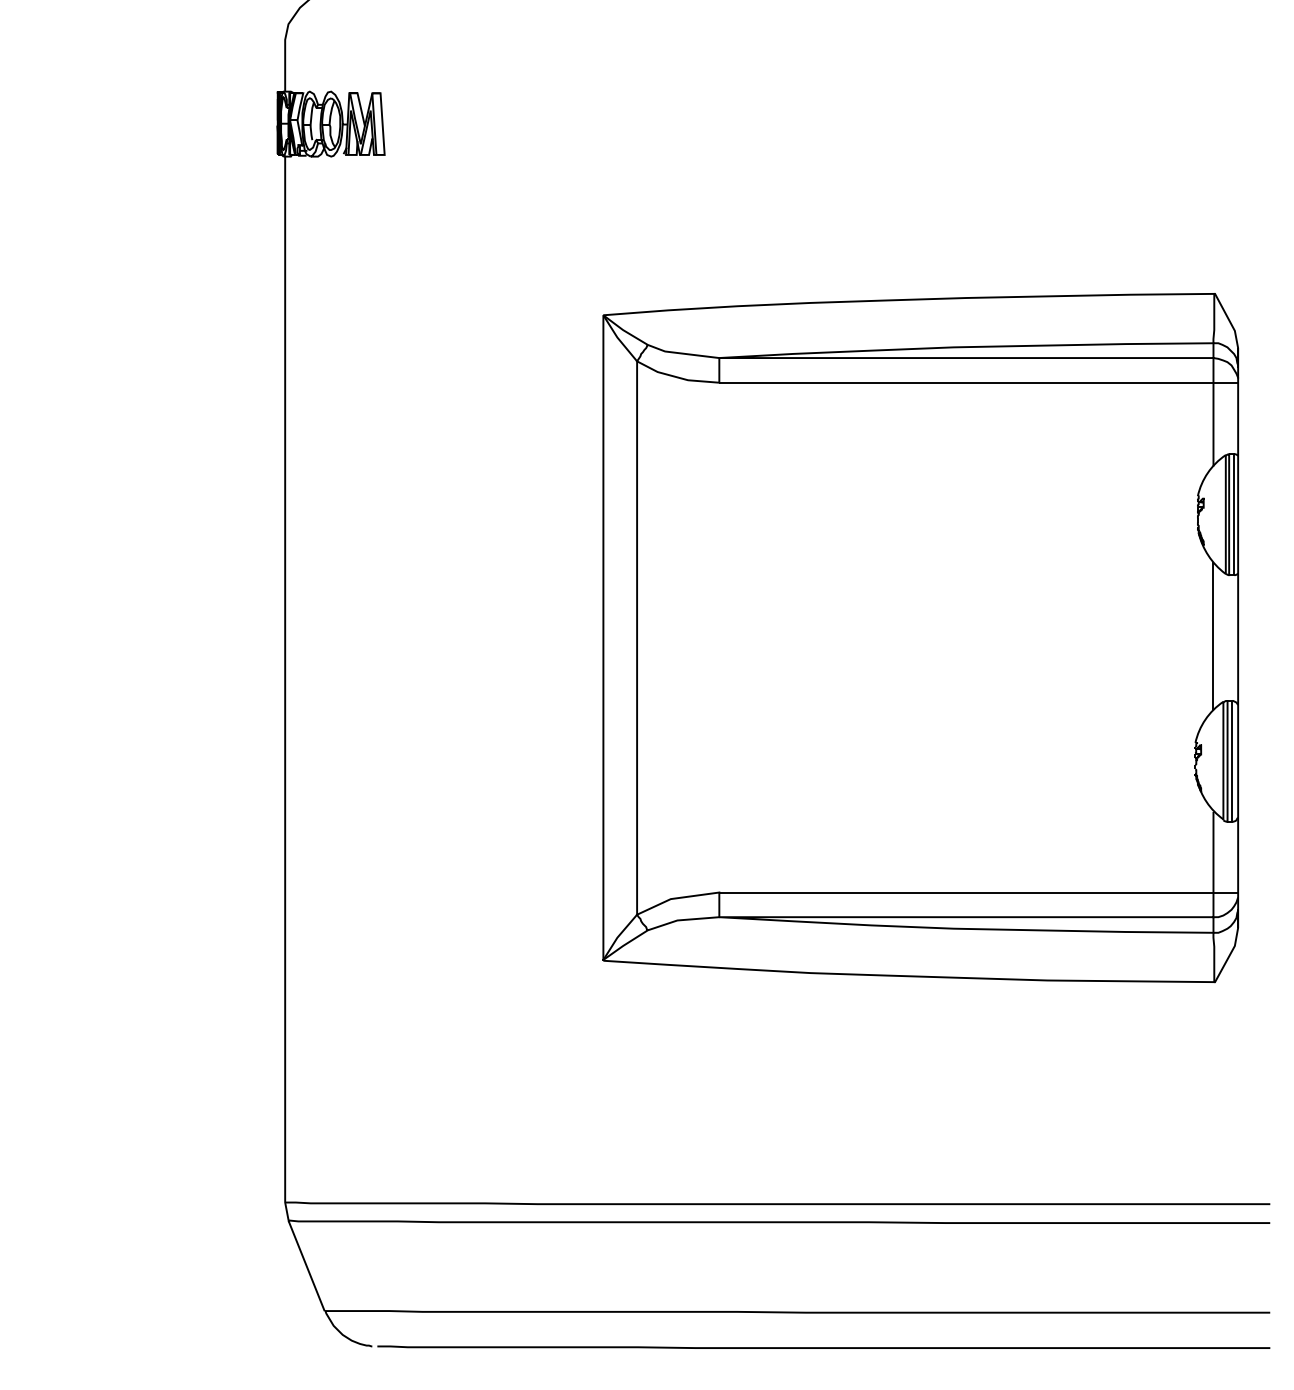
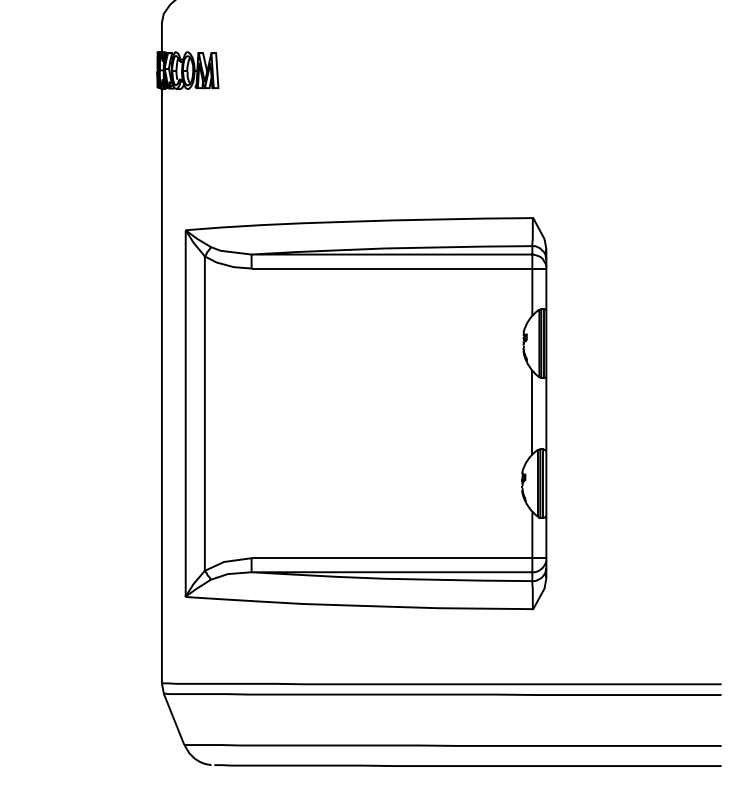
part: (919, 637) -> (365, 413), moved

